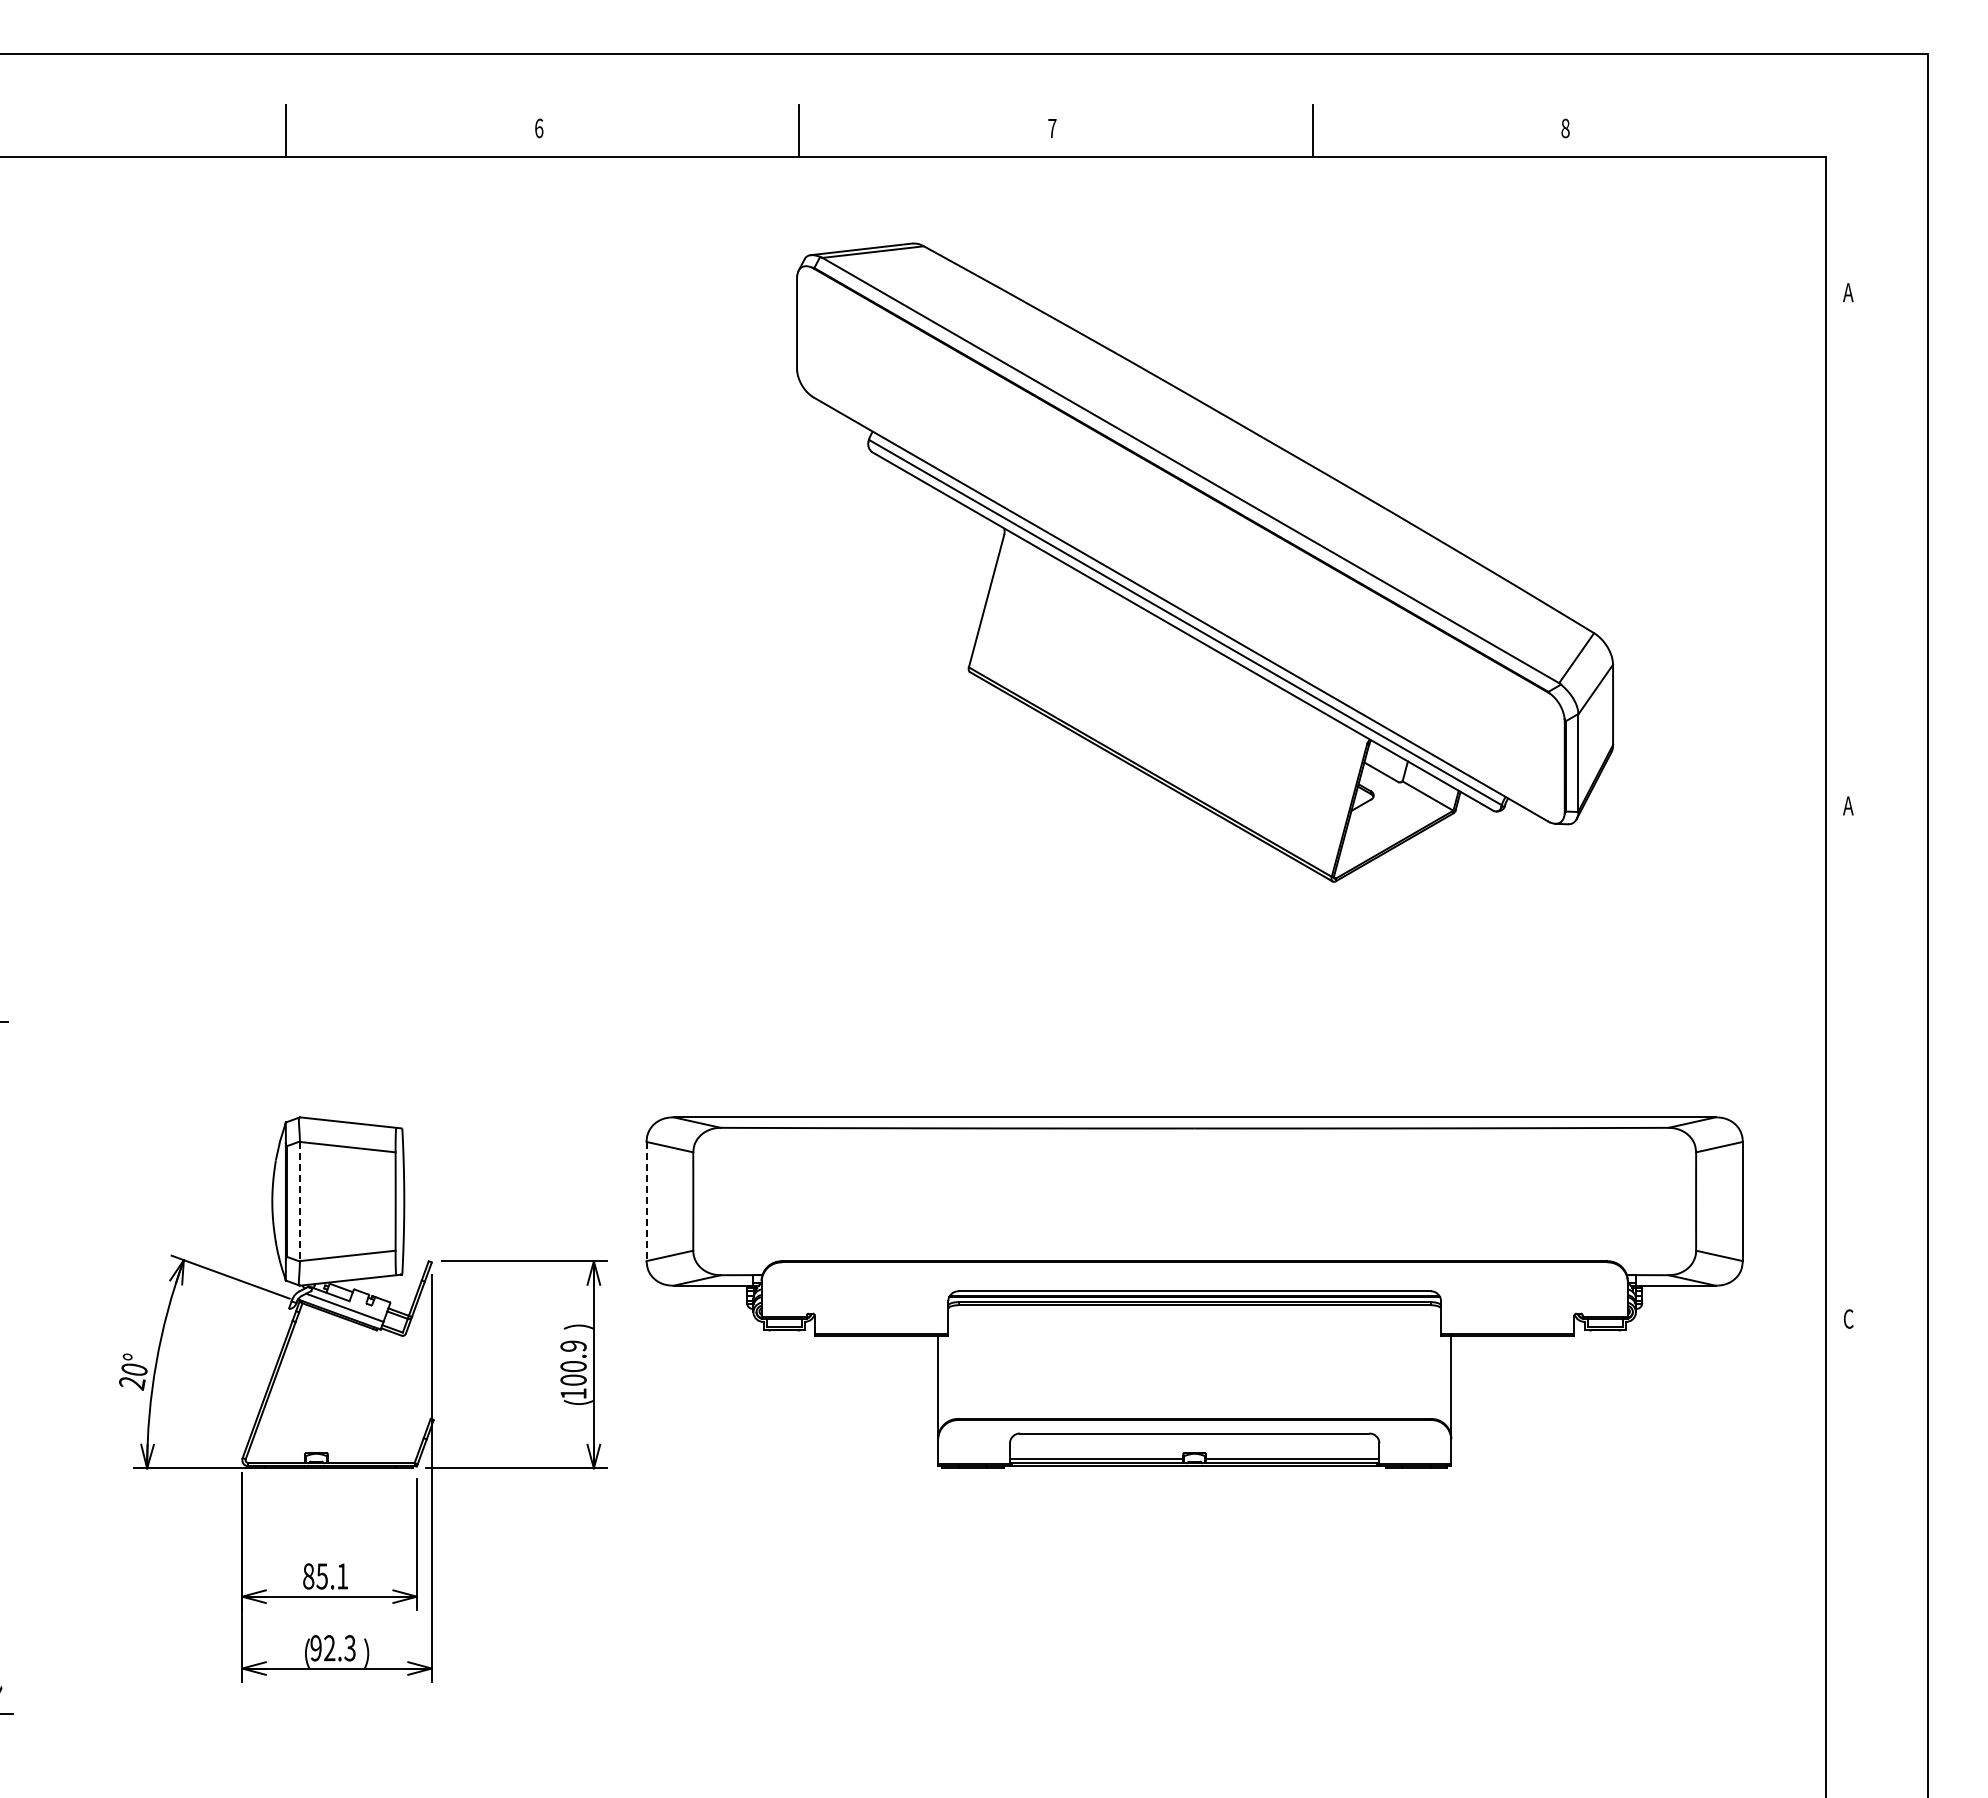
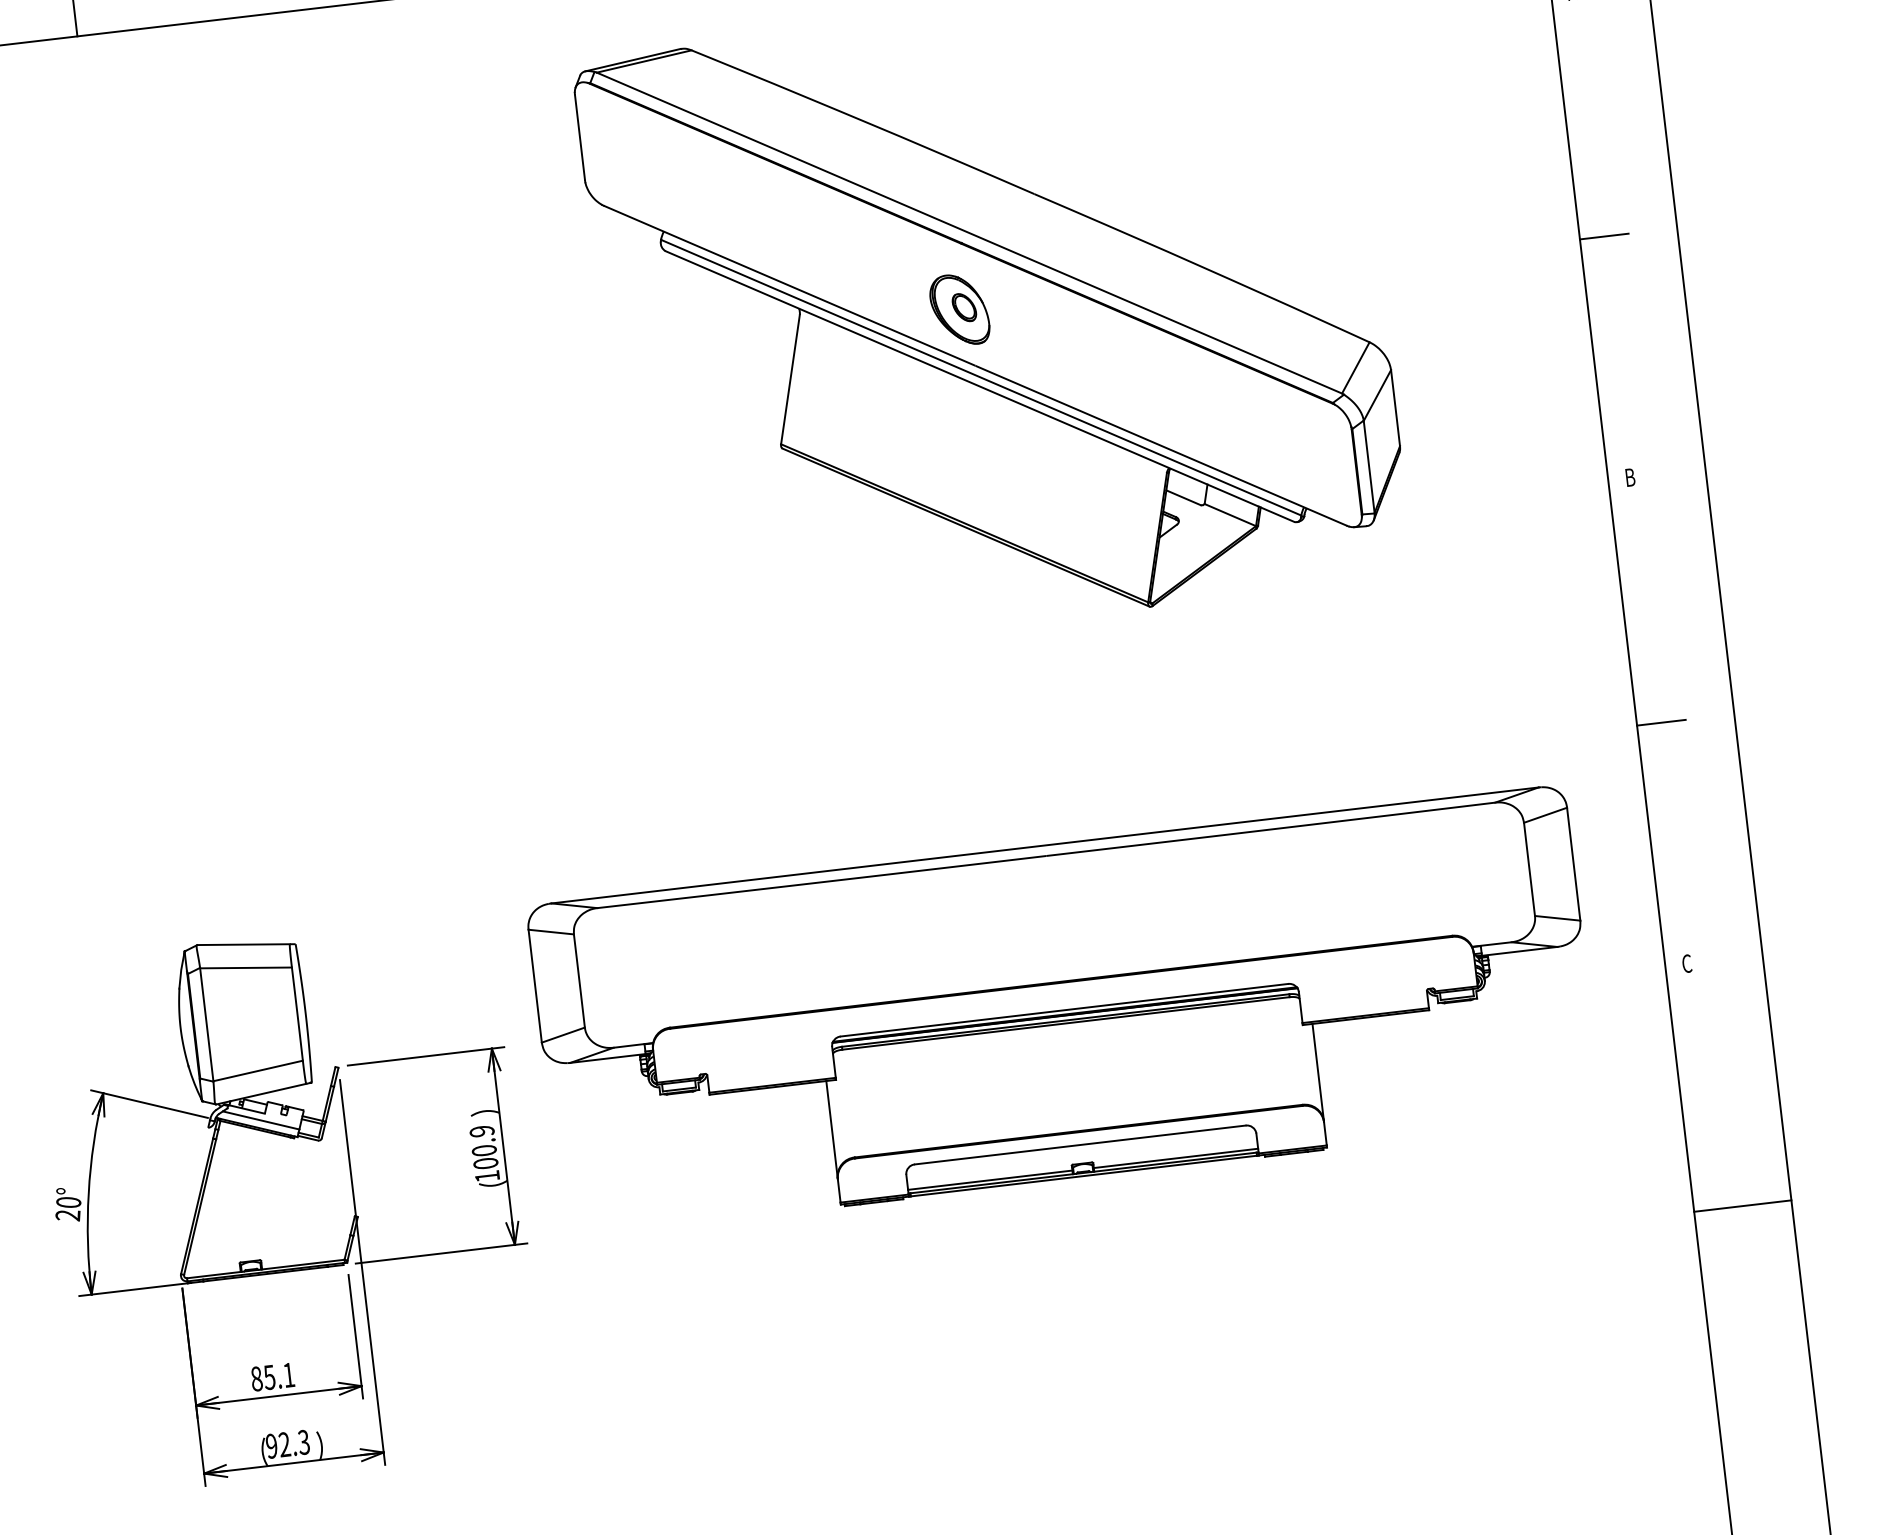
part: (1171, 549) -> (959, 310), added
line: (1851, 551) -> (1604, 236), added
text: (1848, 805) -> (1629, 477), A -> B
line: (1851, 1064) -> (1661, 722), added
line: (299, 1201) -> (206, 1024), dashed -> solid
line: (646, 1201) -> (535, 986), dashed -> solid
line: (1876, 1578) -> (1742, 1206), added

